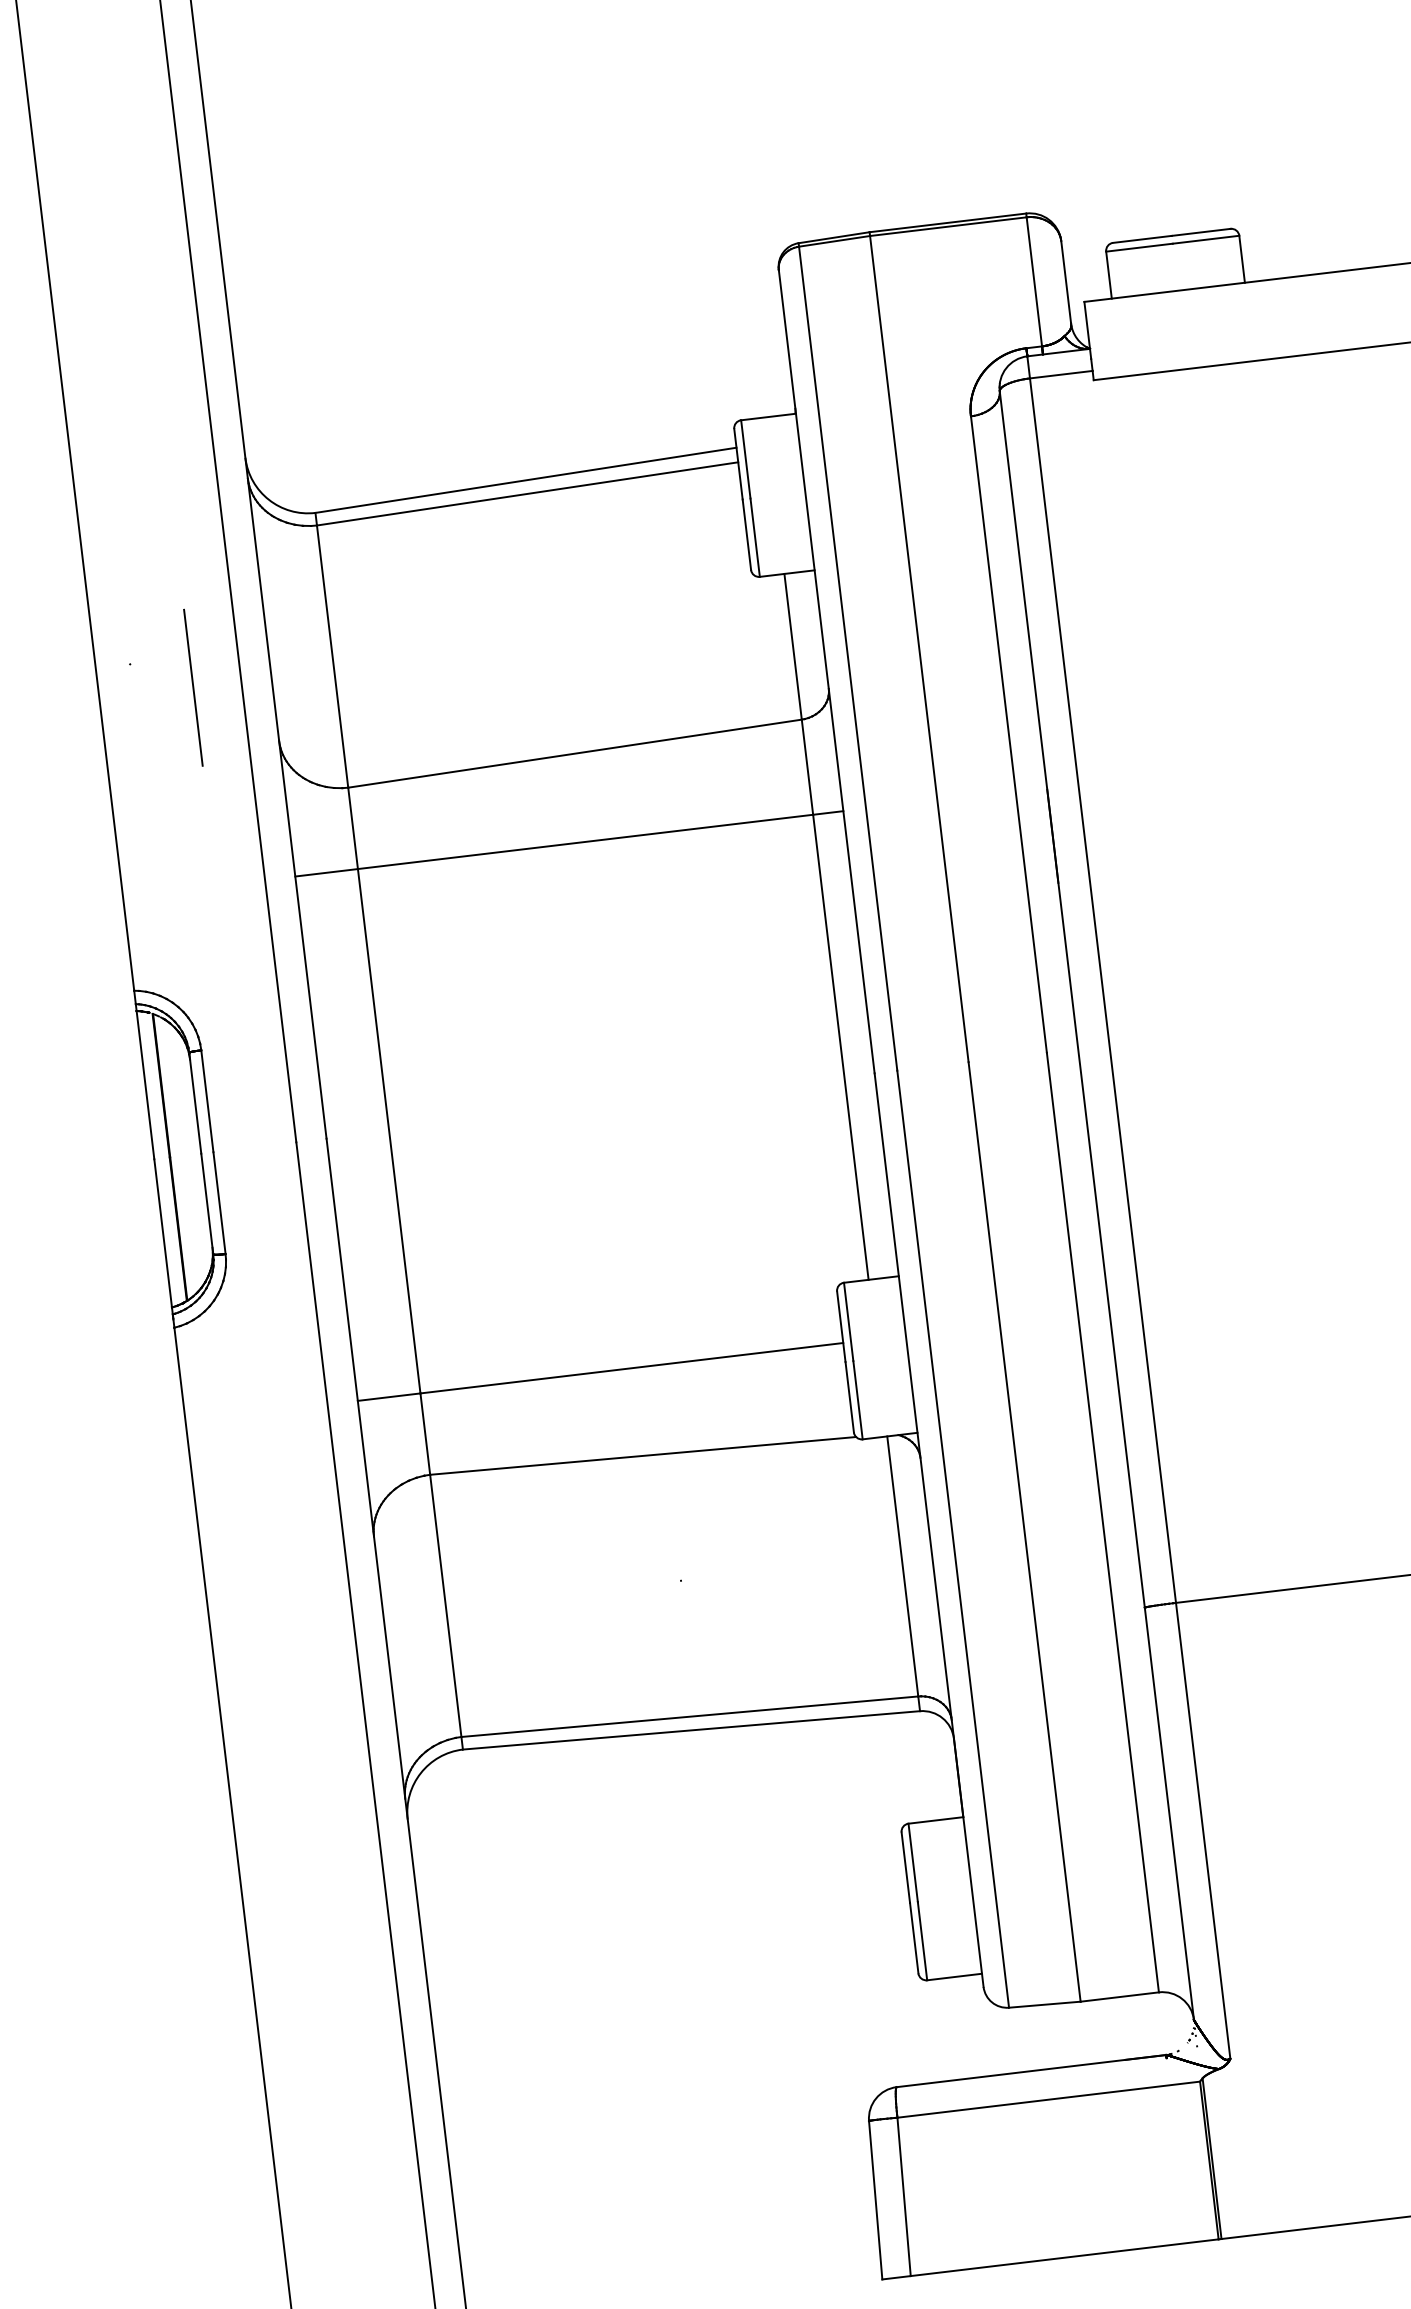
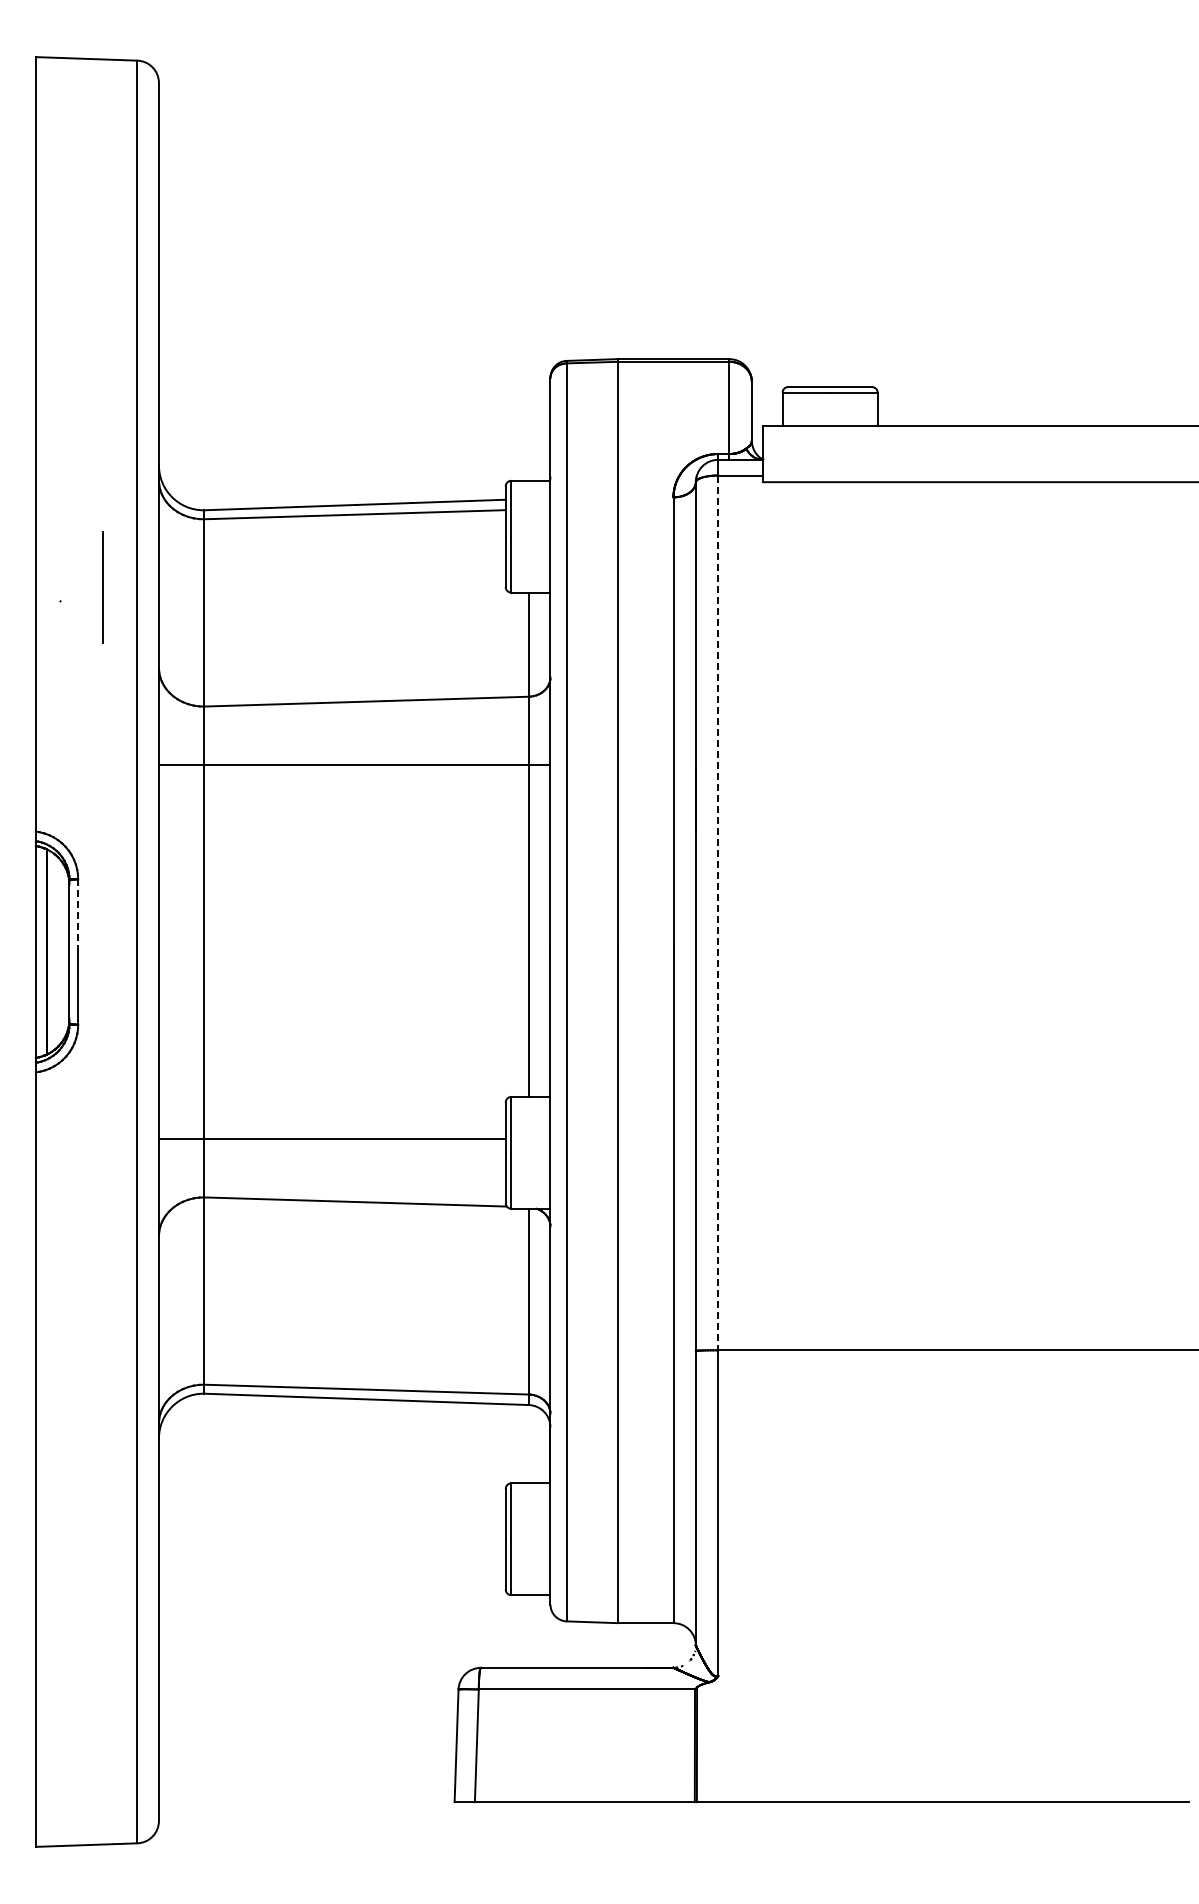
line: (192, 688) -> (102, 587), moved
line: (1103, 991) -> (718, 913), solid -> dashed
line: (207, 1102) -> (78, 916), solid -> dashed

